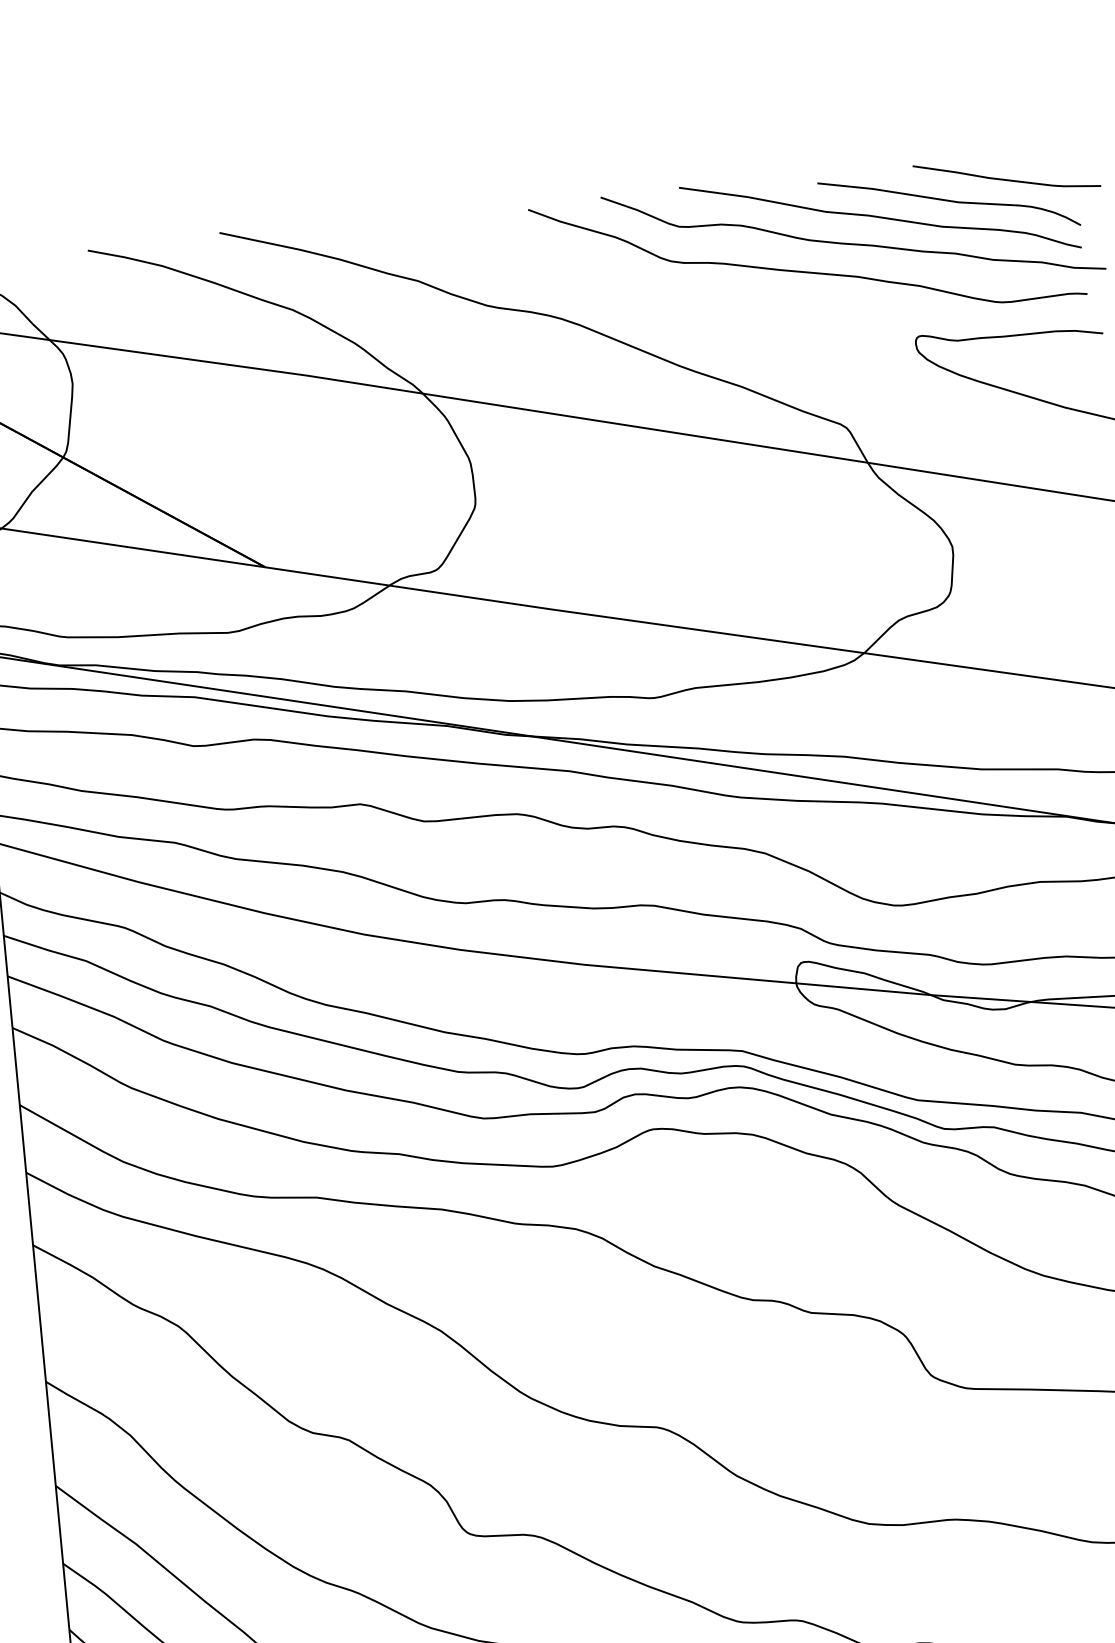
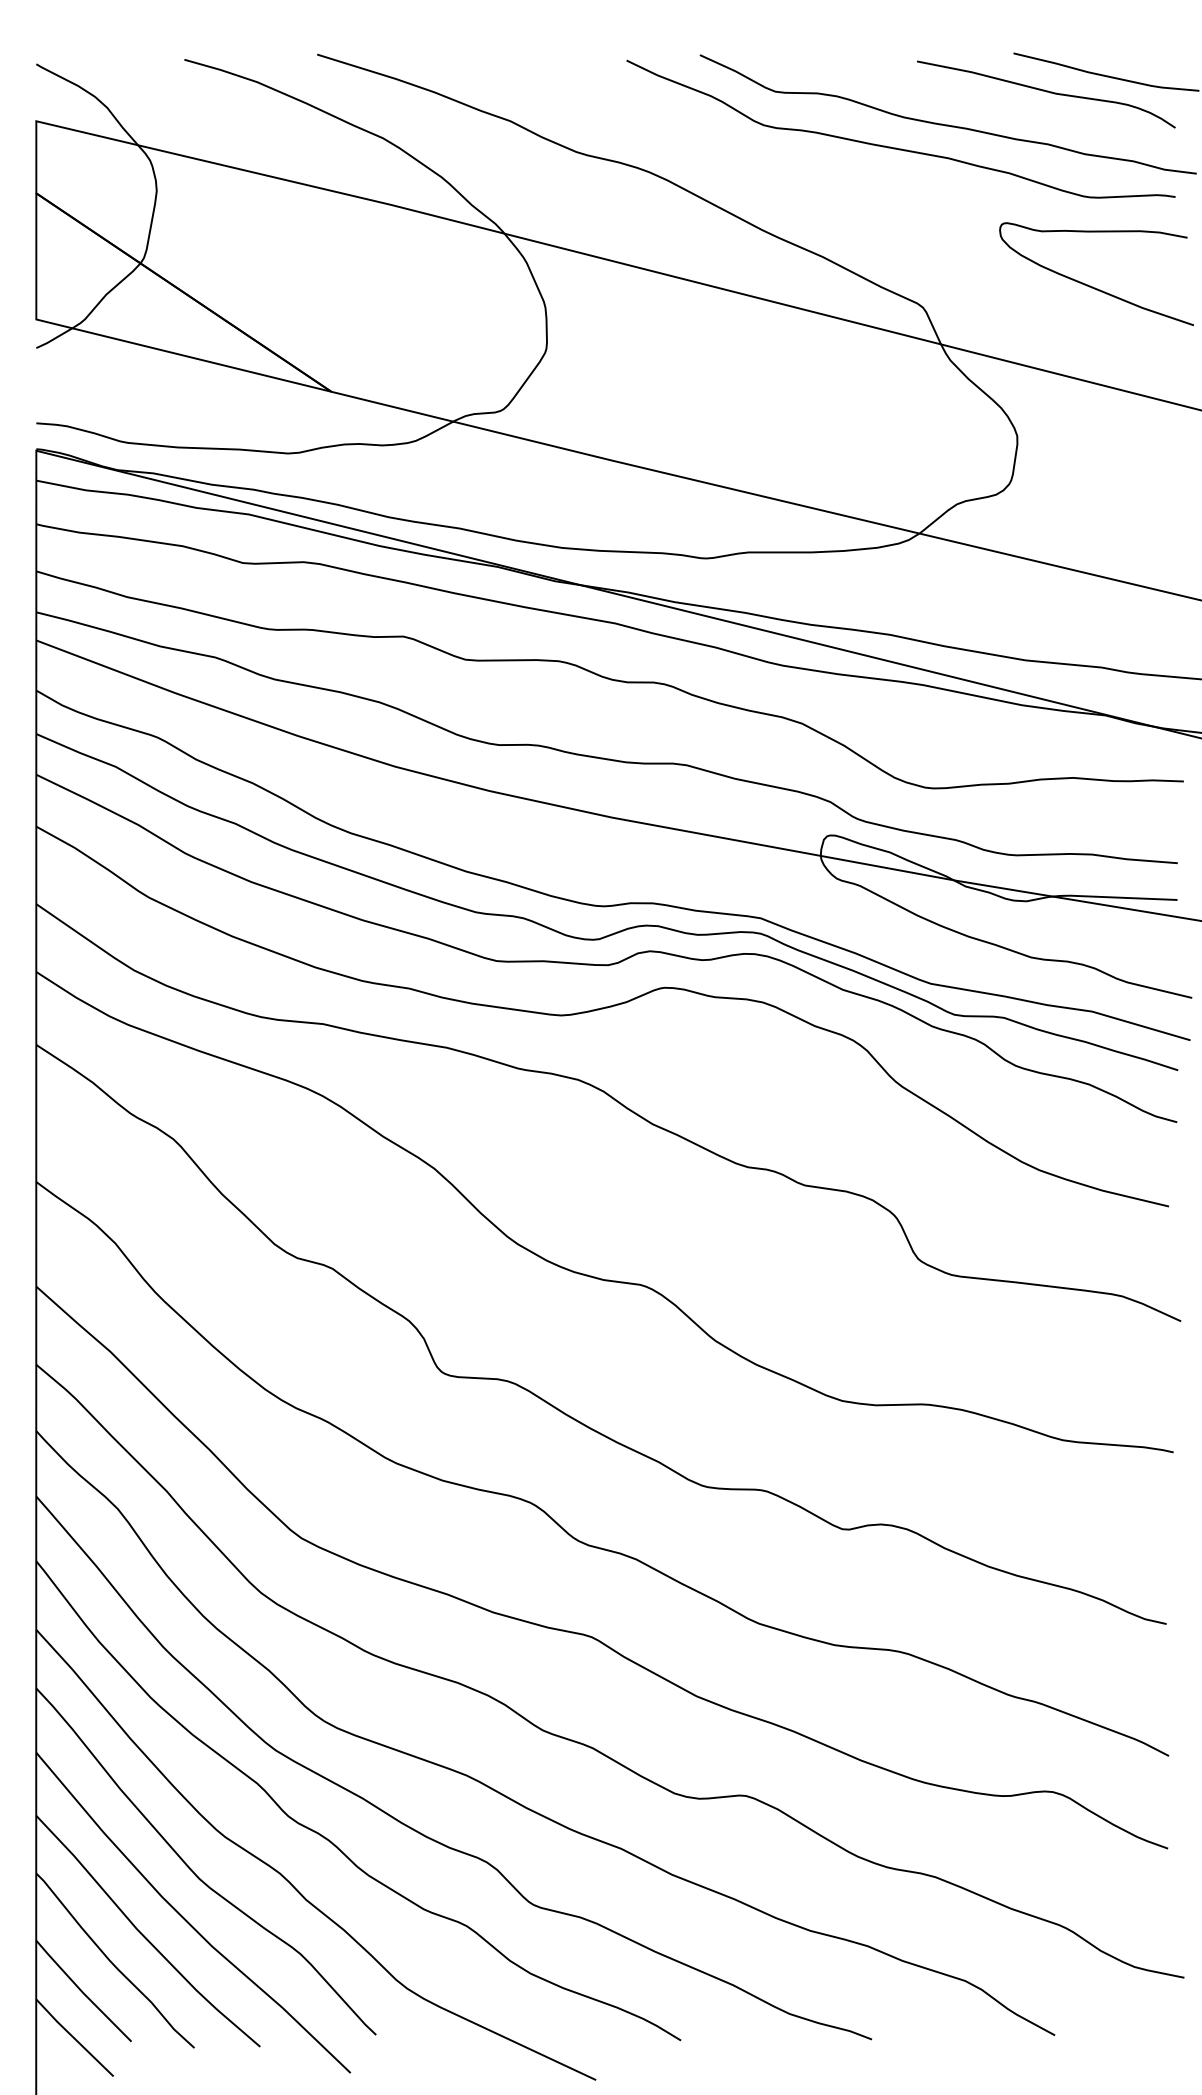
curve: (880, 217) -> (976, 101), removed

